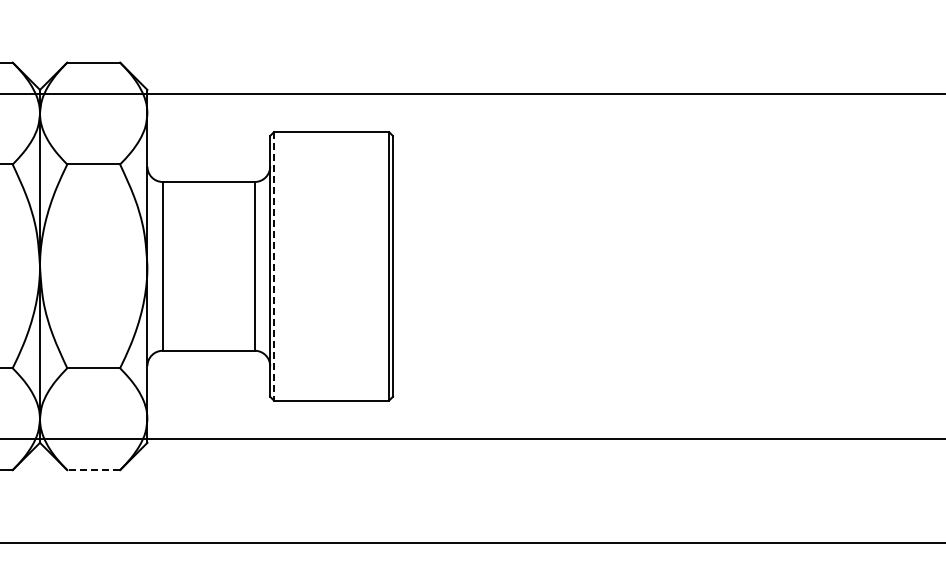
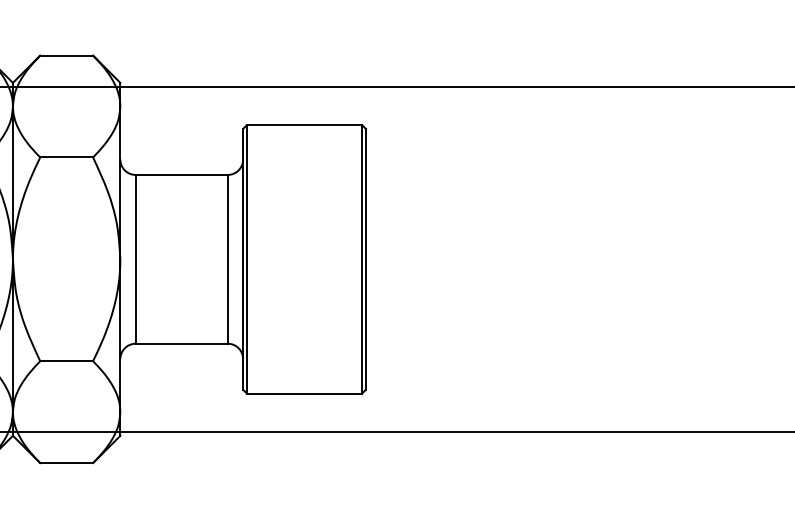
line: (274, 266) -> (247, 259), dashed -> solid
line: (93, 470) -> (66, 463), dashed -> solid

